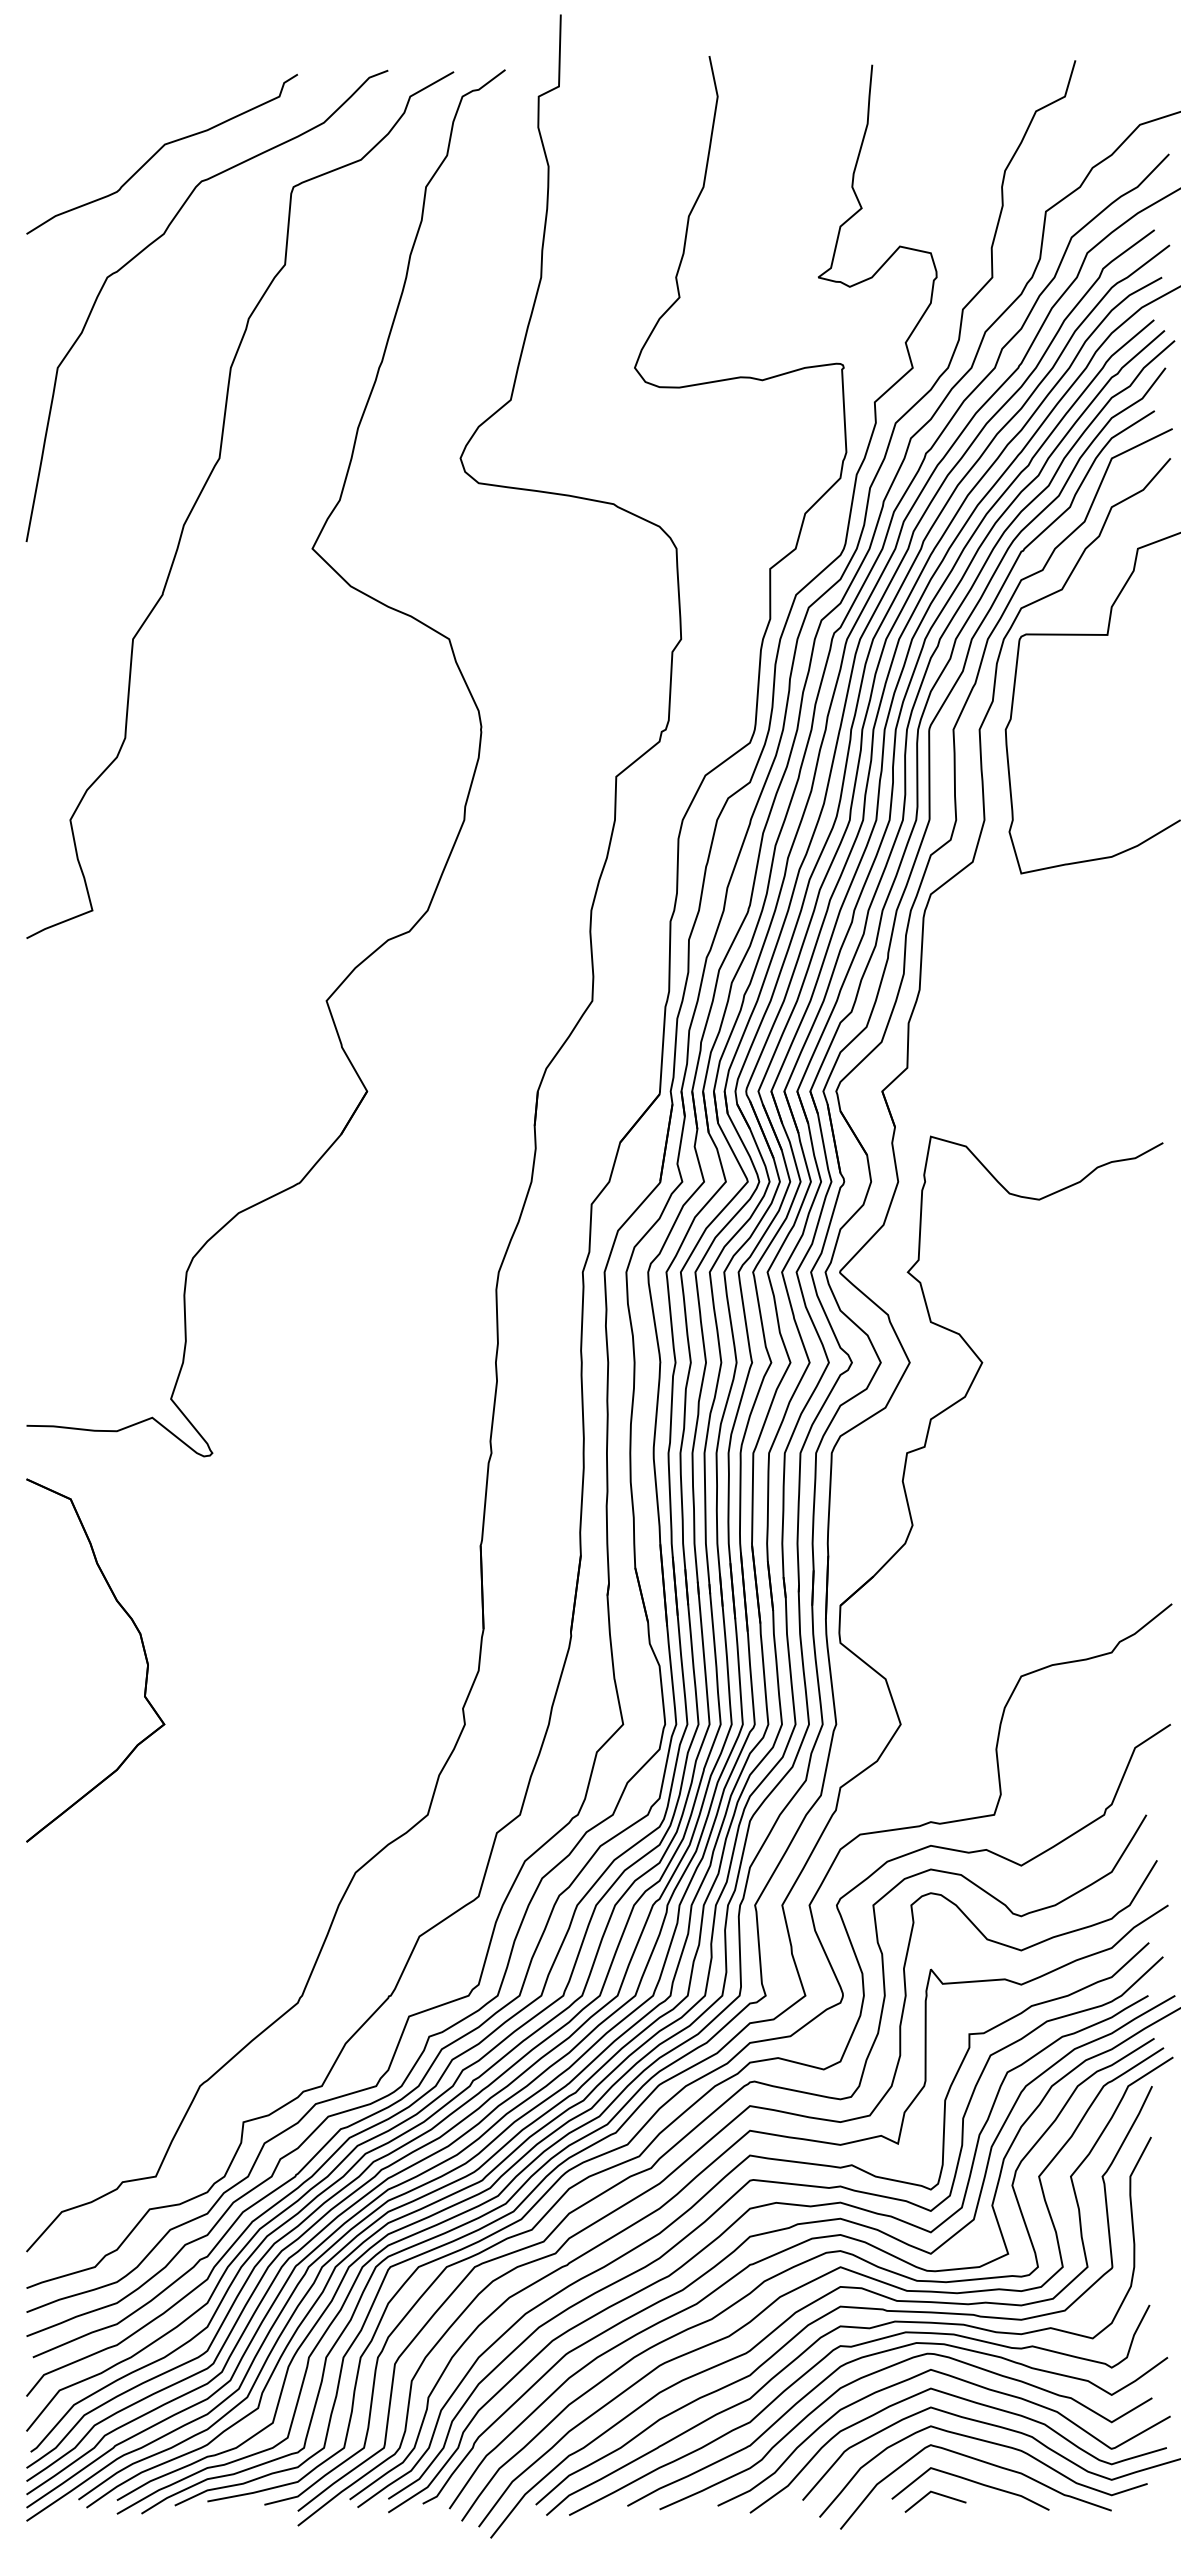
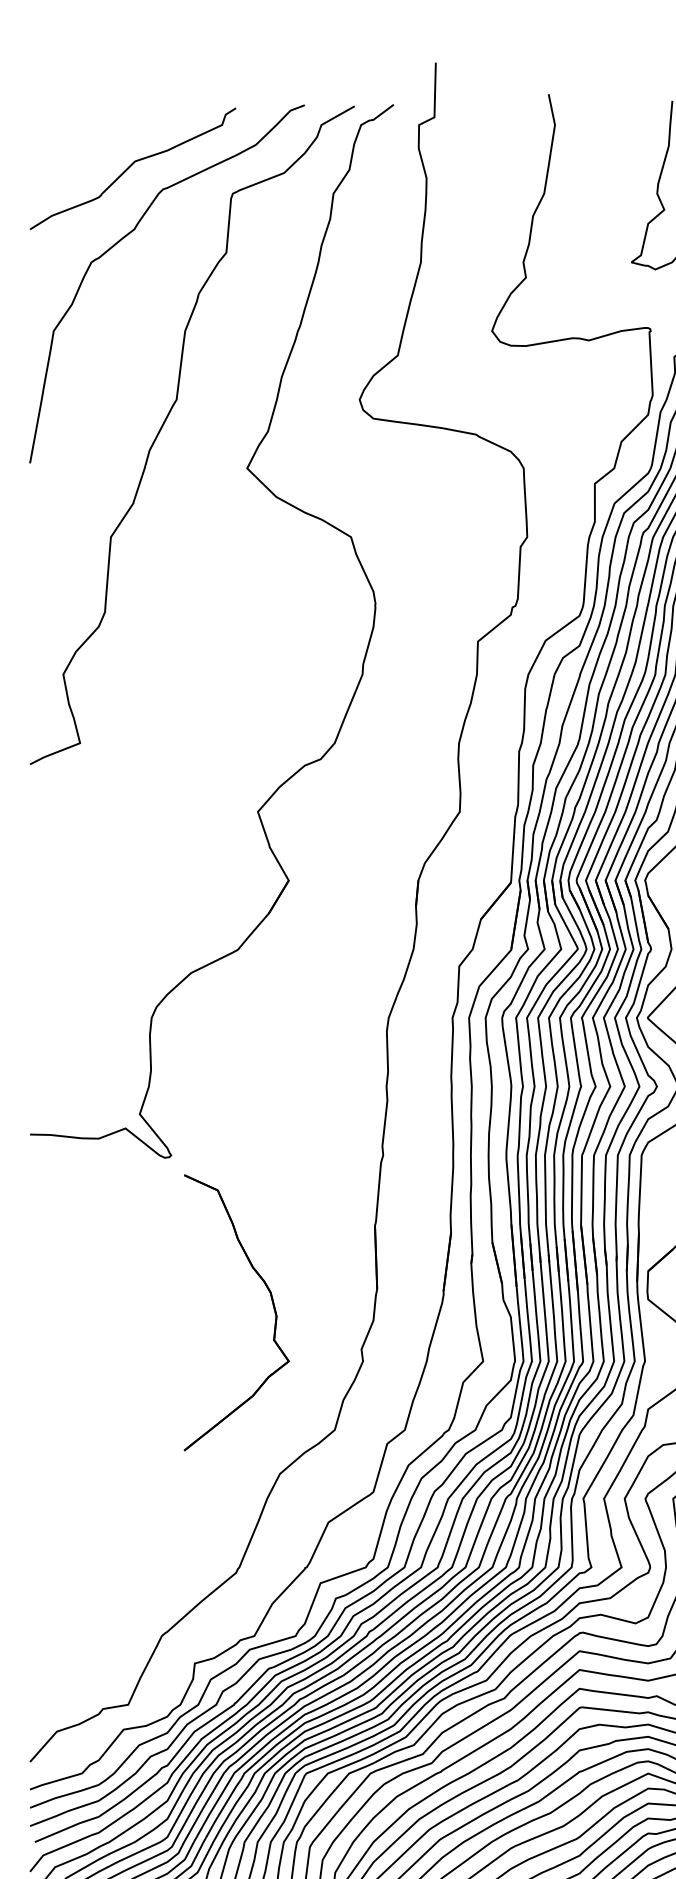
part: (142, 1647) -> (272, 1302), moved

